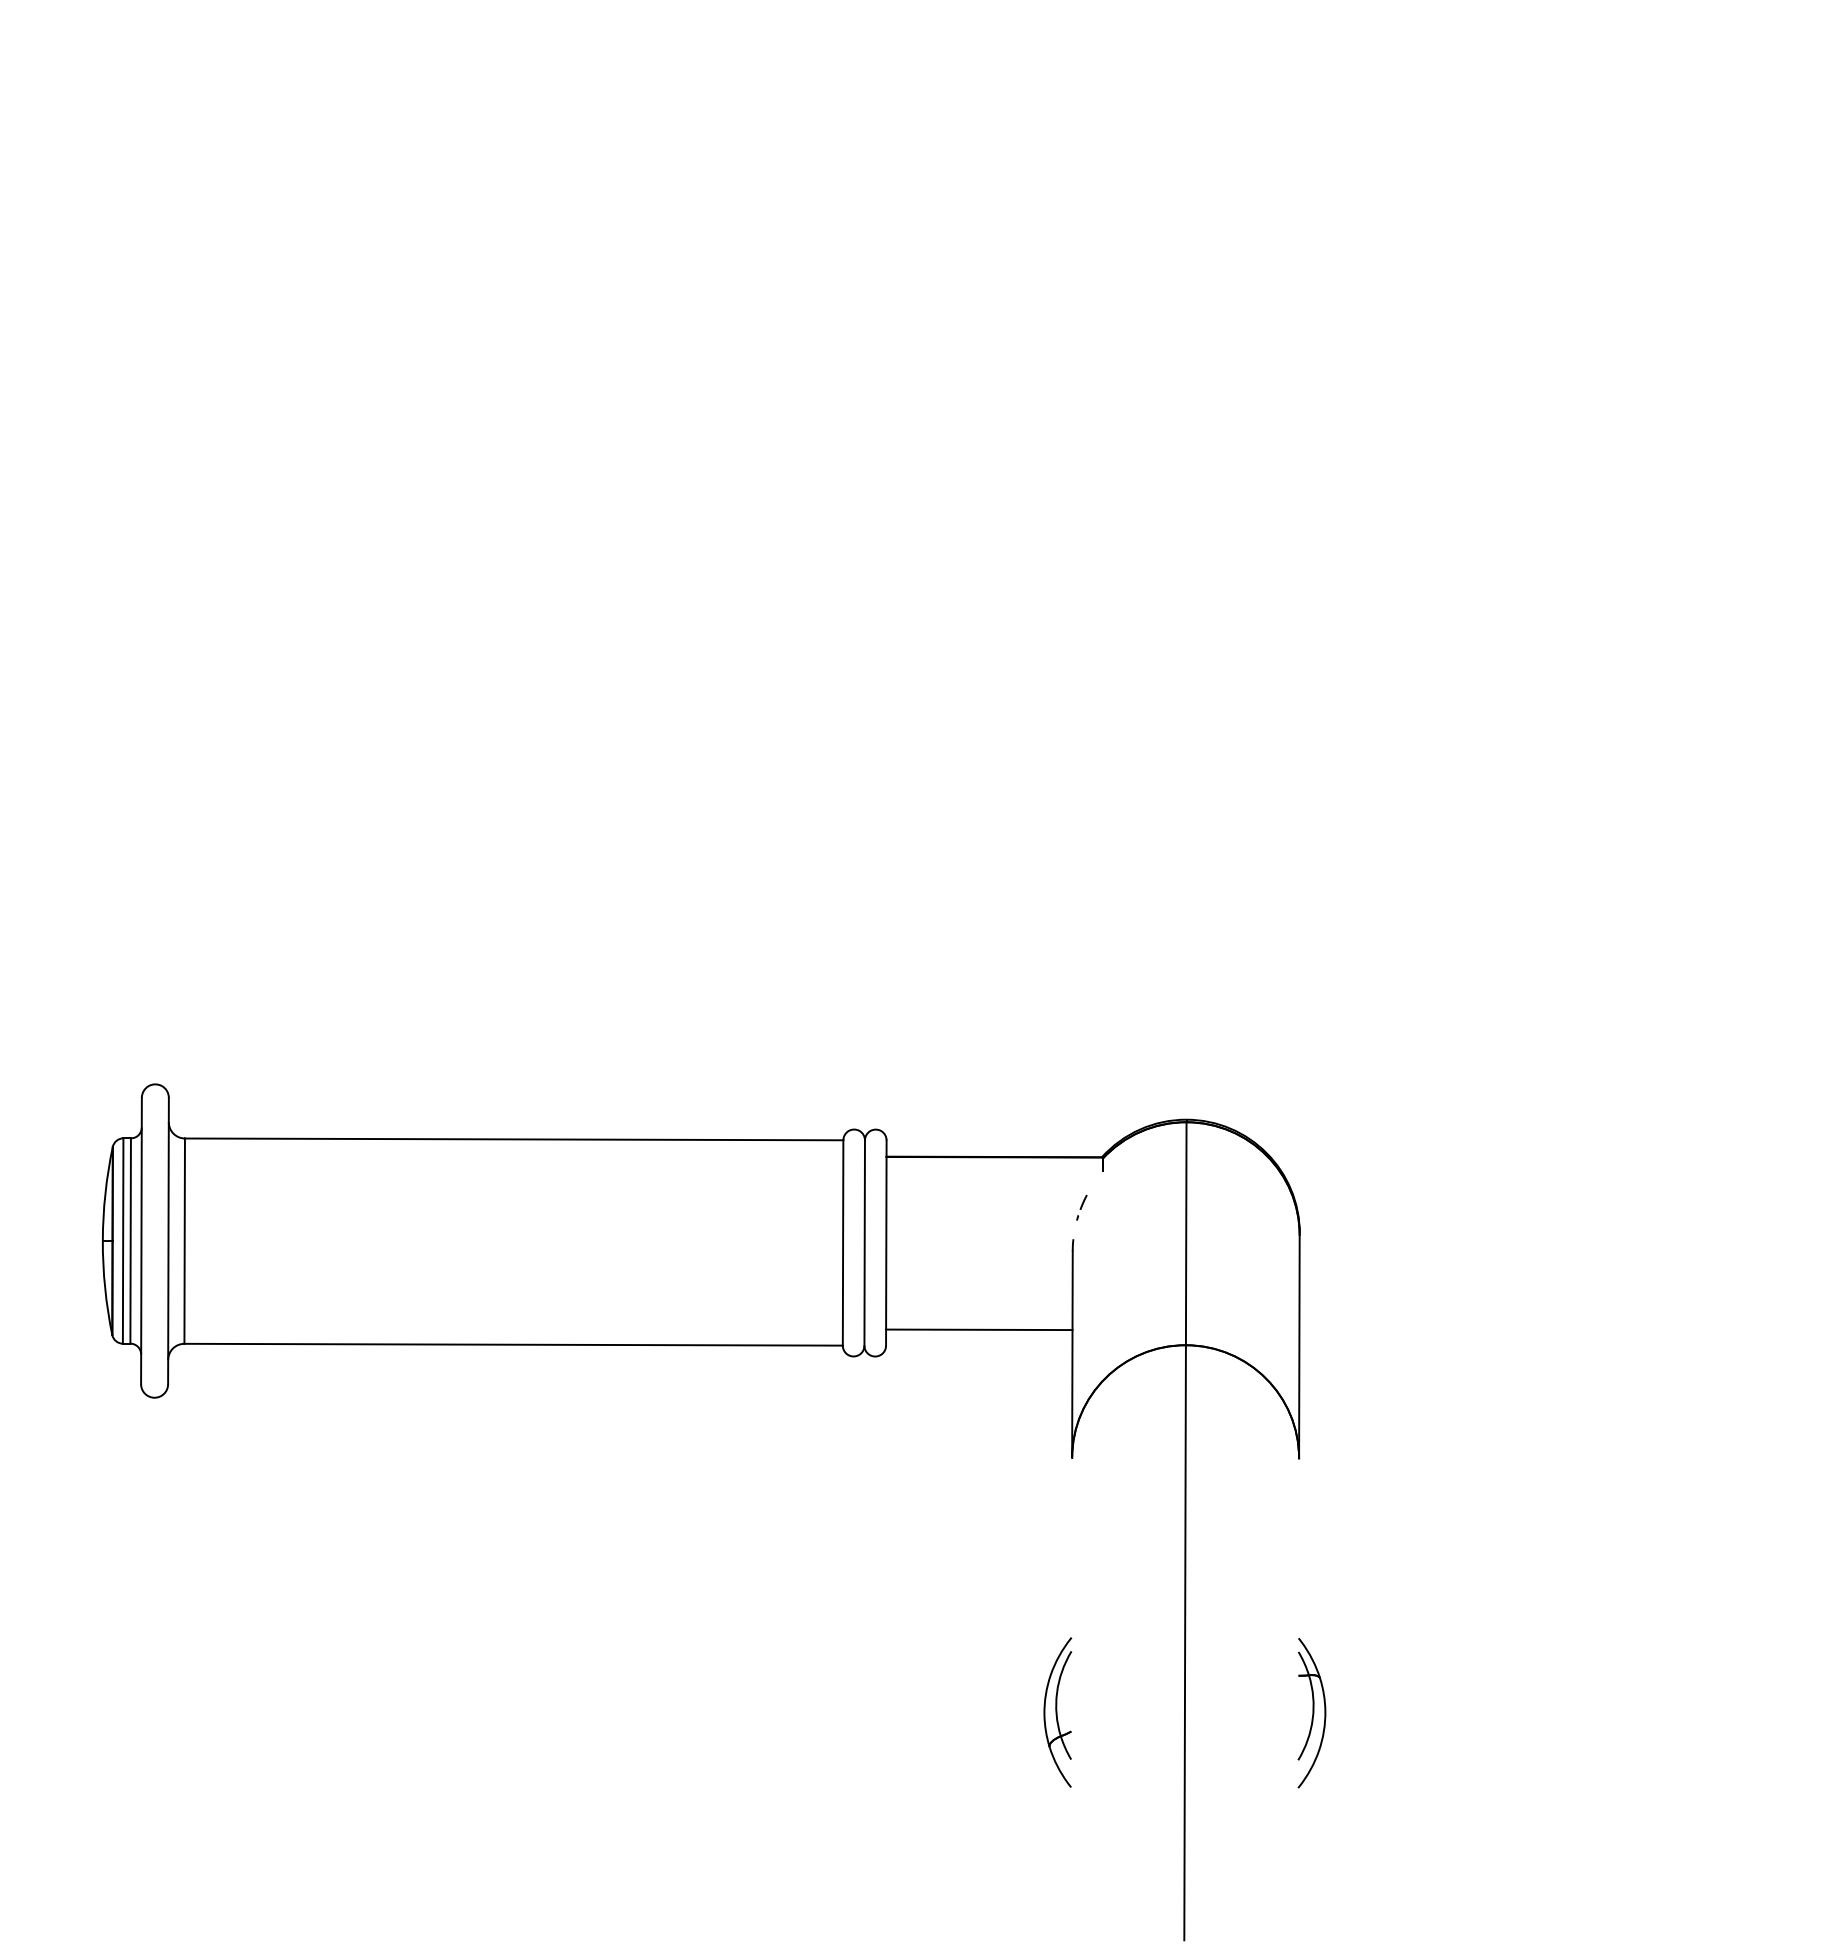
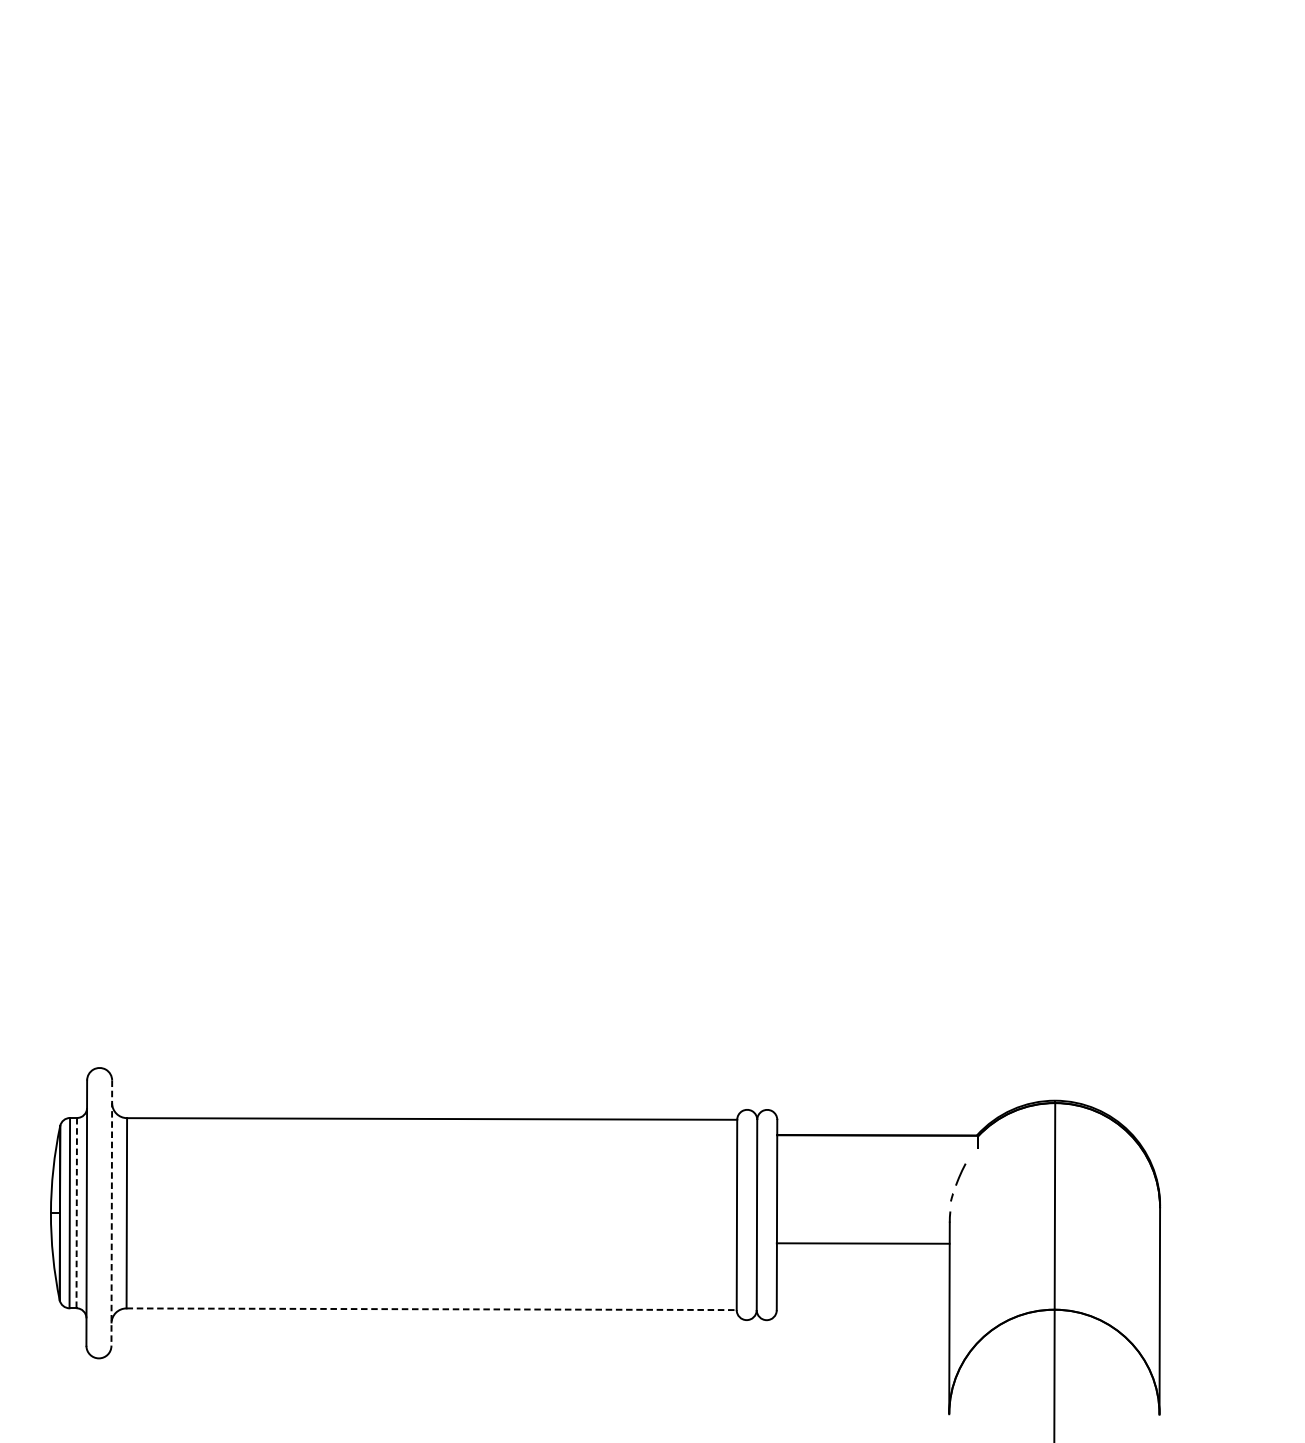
part: (1081, 1207) -> (957, 1182), size x1.6
line: (130, 1241) -> (76, 1213), solid -> dashed
line: (168, 1241) -> (111, 1213), solid -> dashed
line: (979, 1329) -> (863, 1243), moved
line: (514, 1344) -> (432, 1309), solid -> dashed

